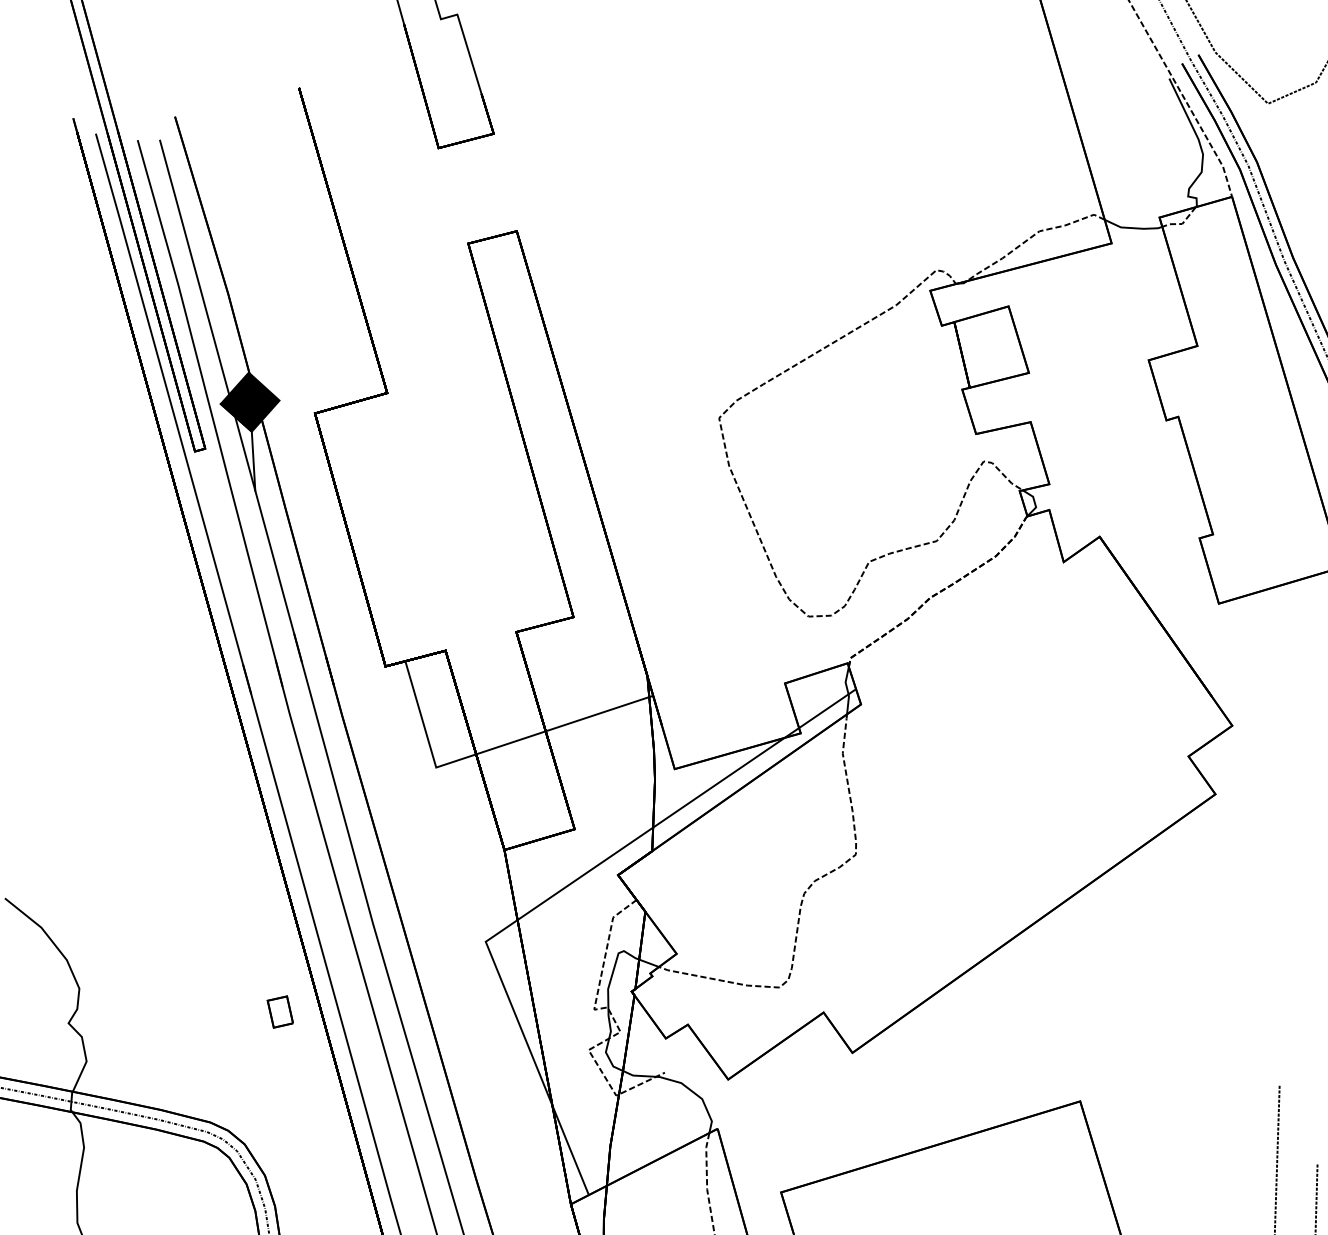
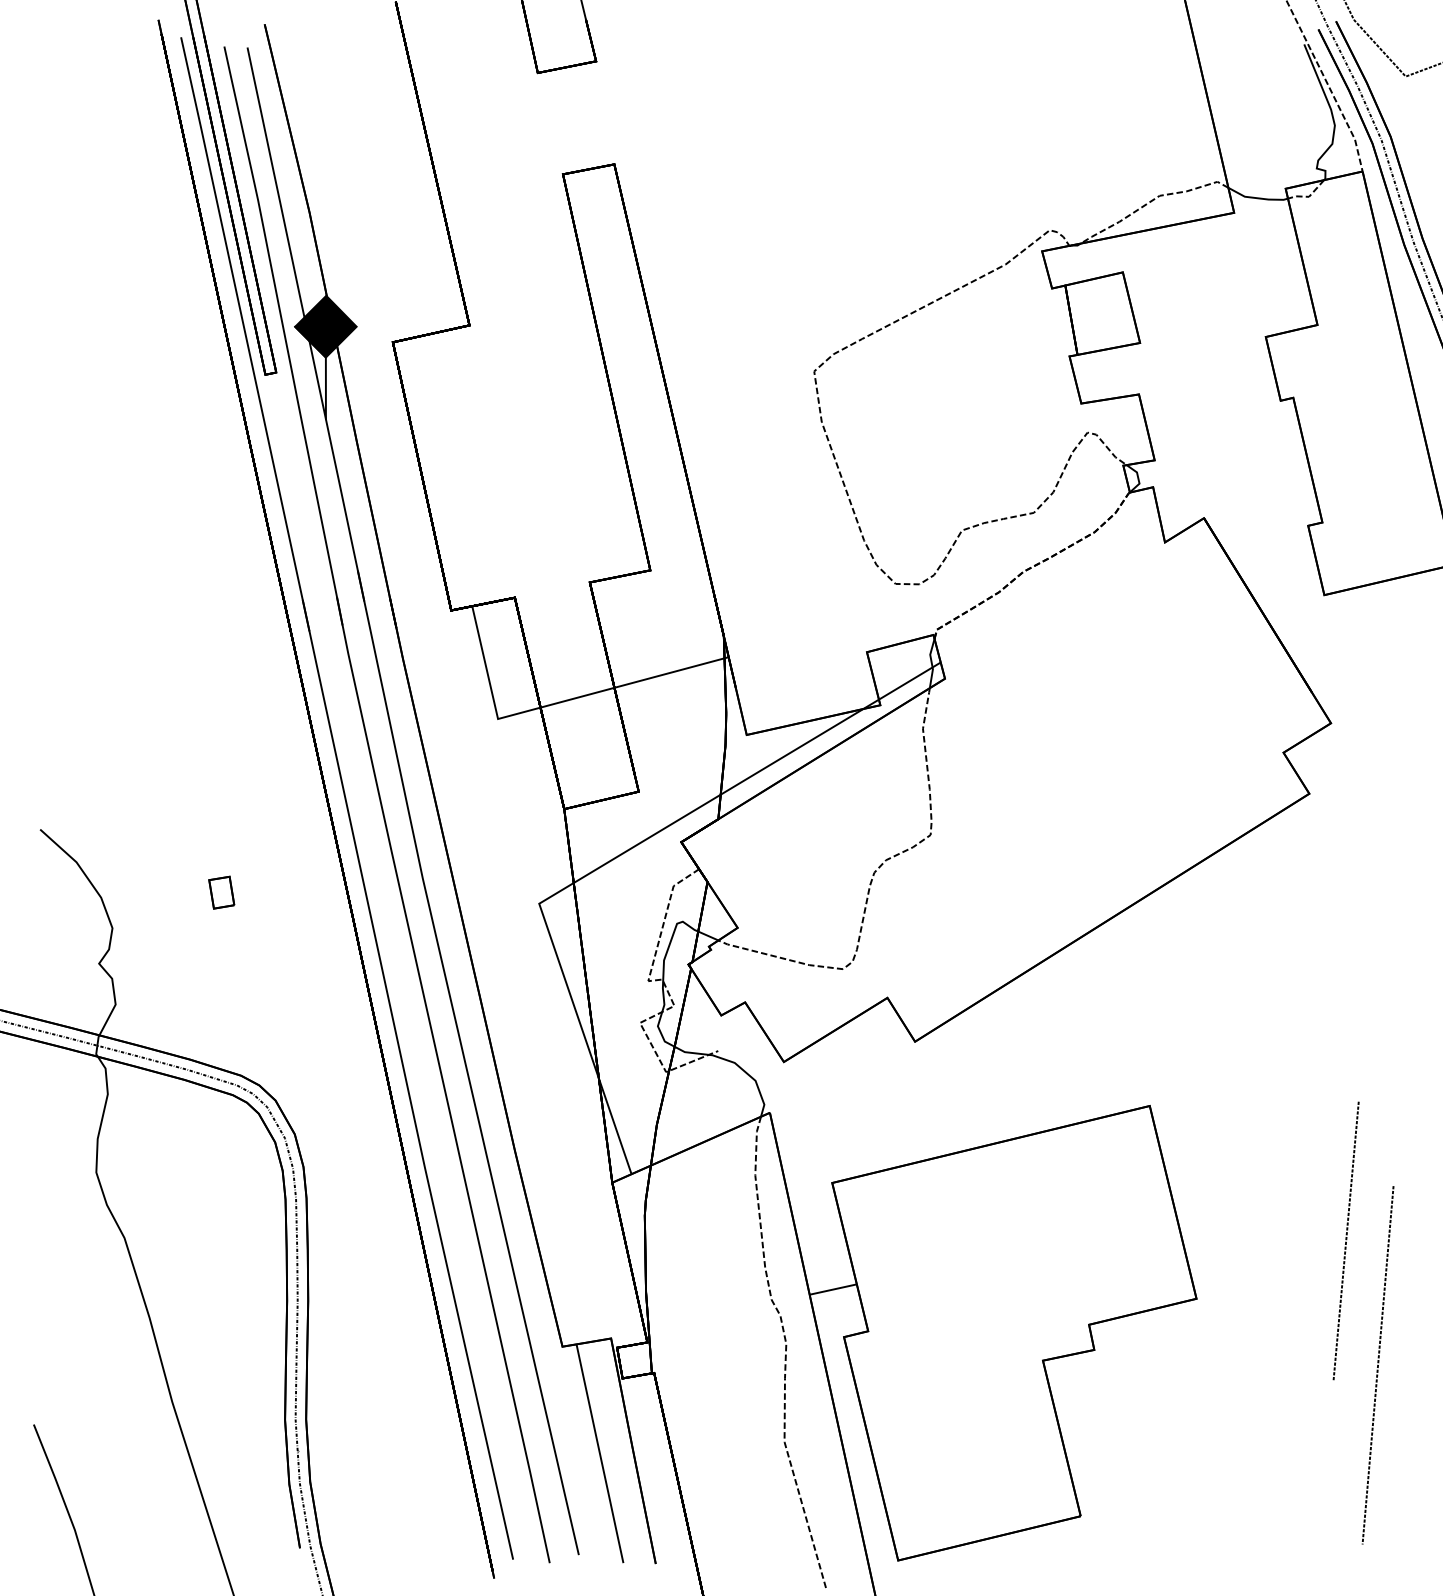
part: (280, 1011) -> (221, 892), moved

